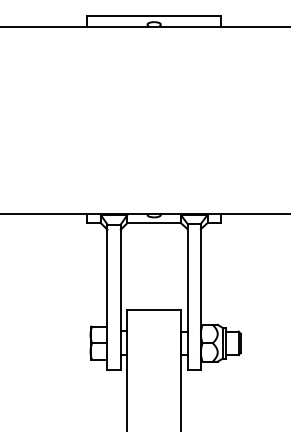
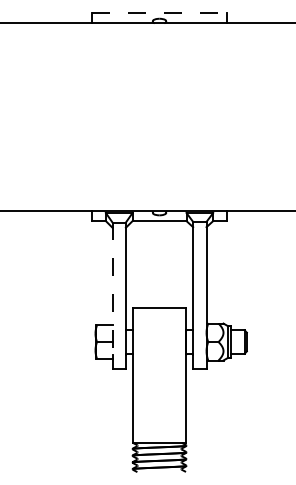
line: (155, 16) -> (160, 13), solid -> dashed
line: (107, 291) -> (112, 289), solid -> dashed

